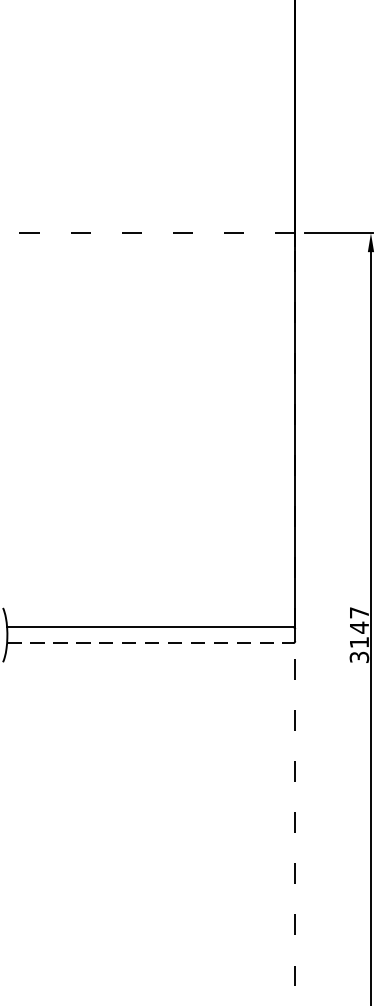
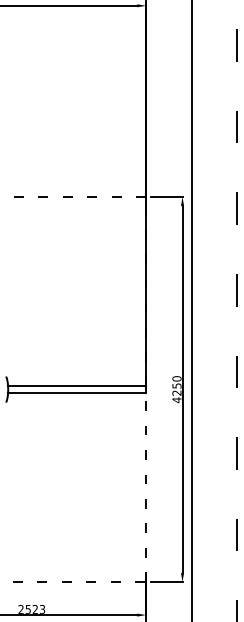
text: (358, 635) -> (176, 389), 3147 -> 4250
line: (149, 643) -> (76, 393), dashed -> solid

